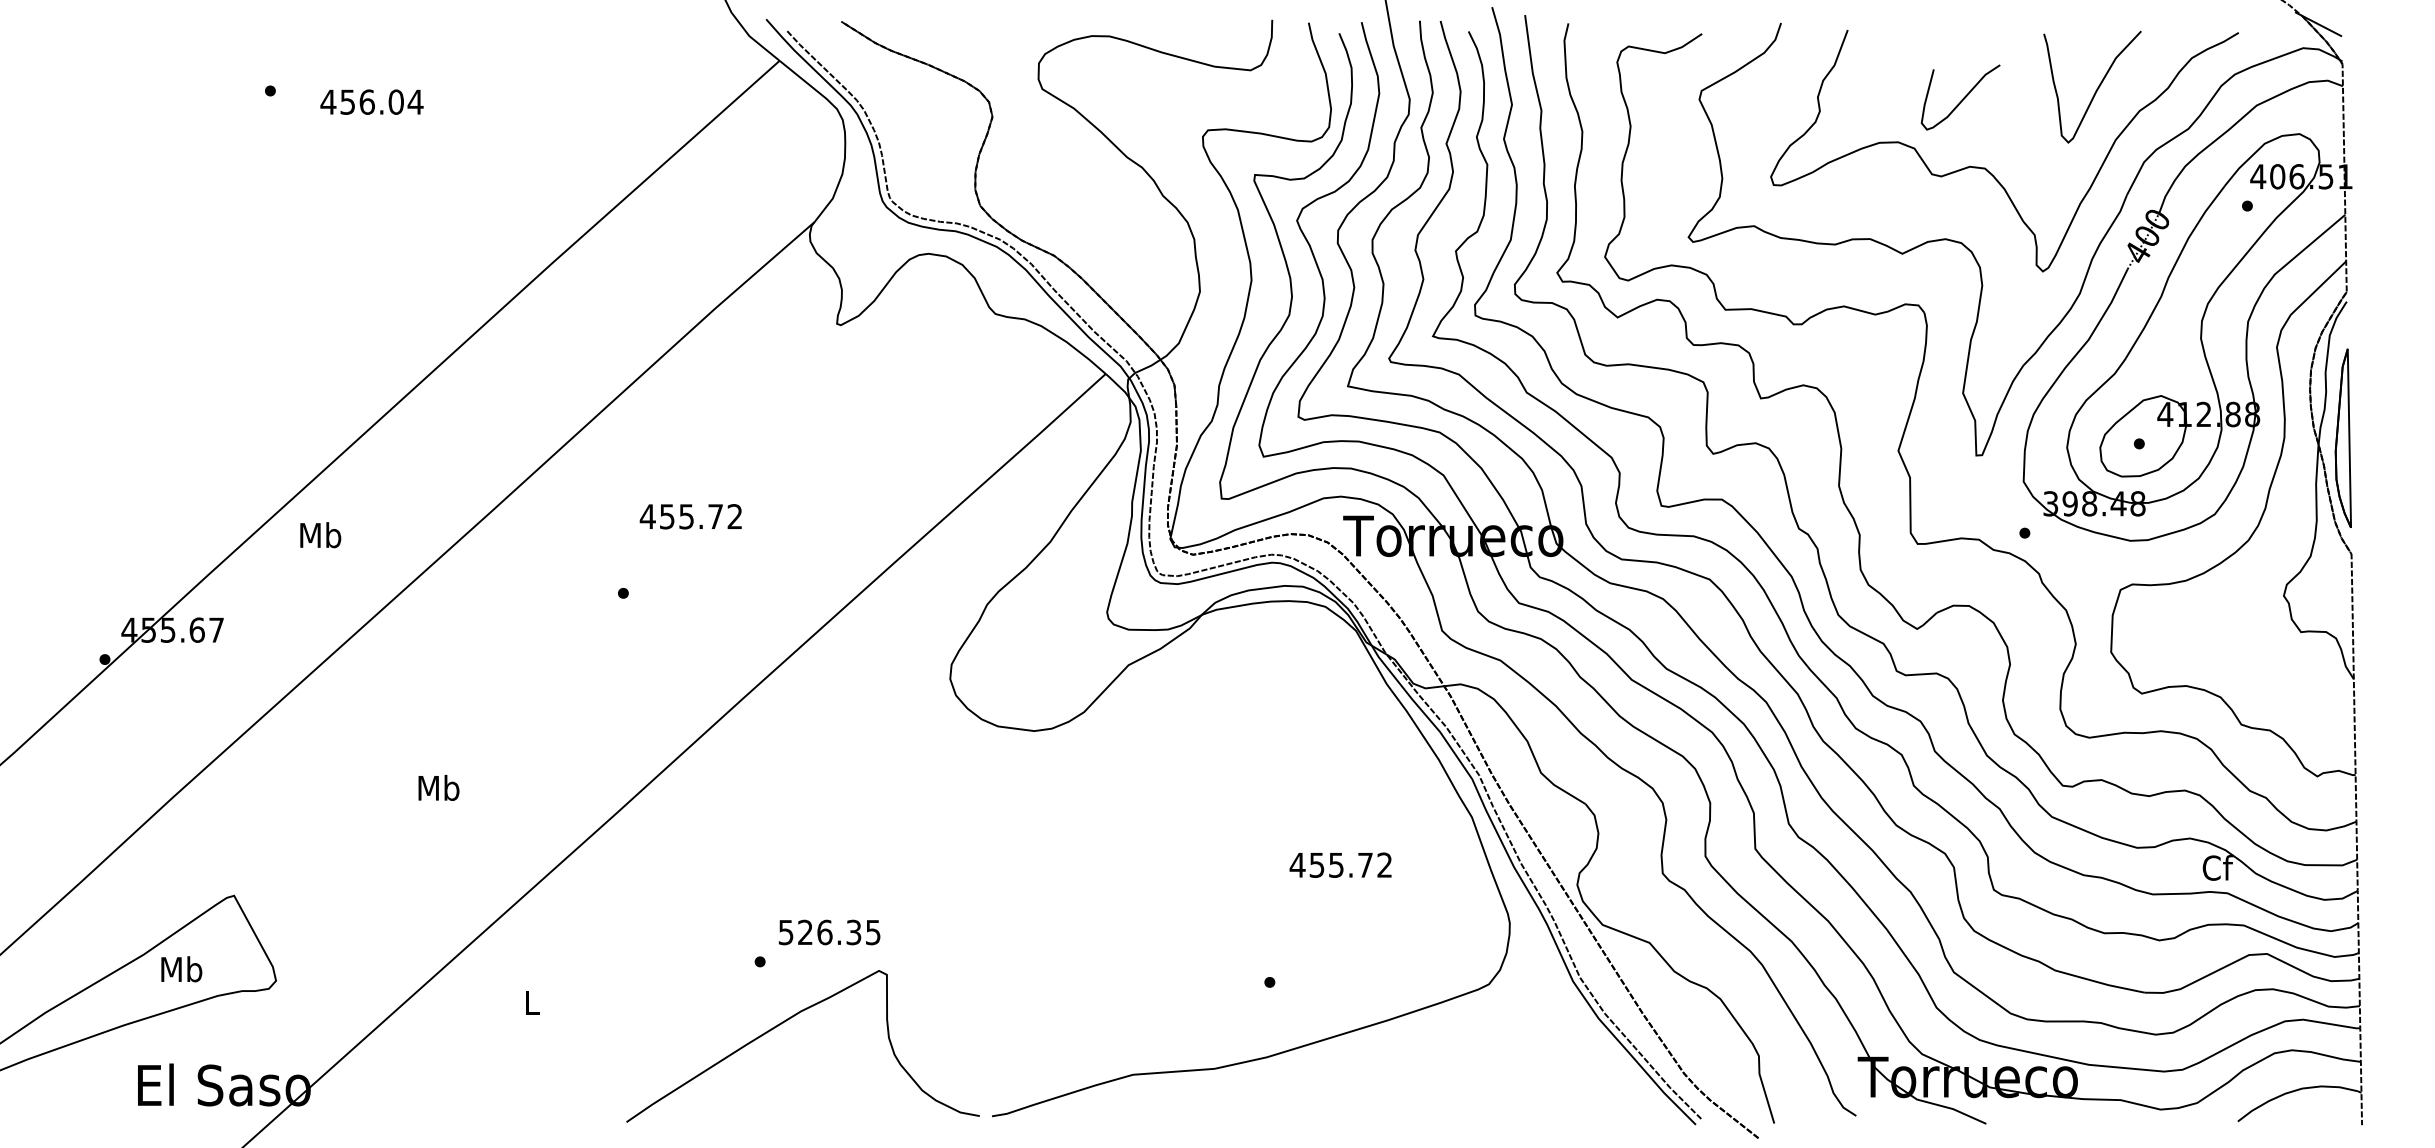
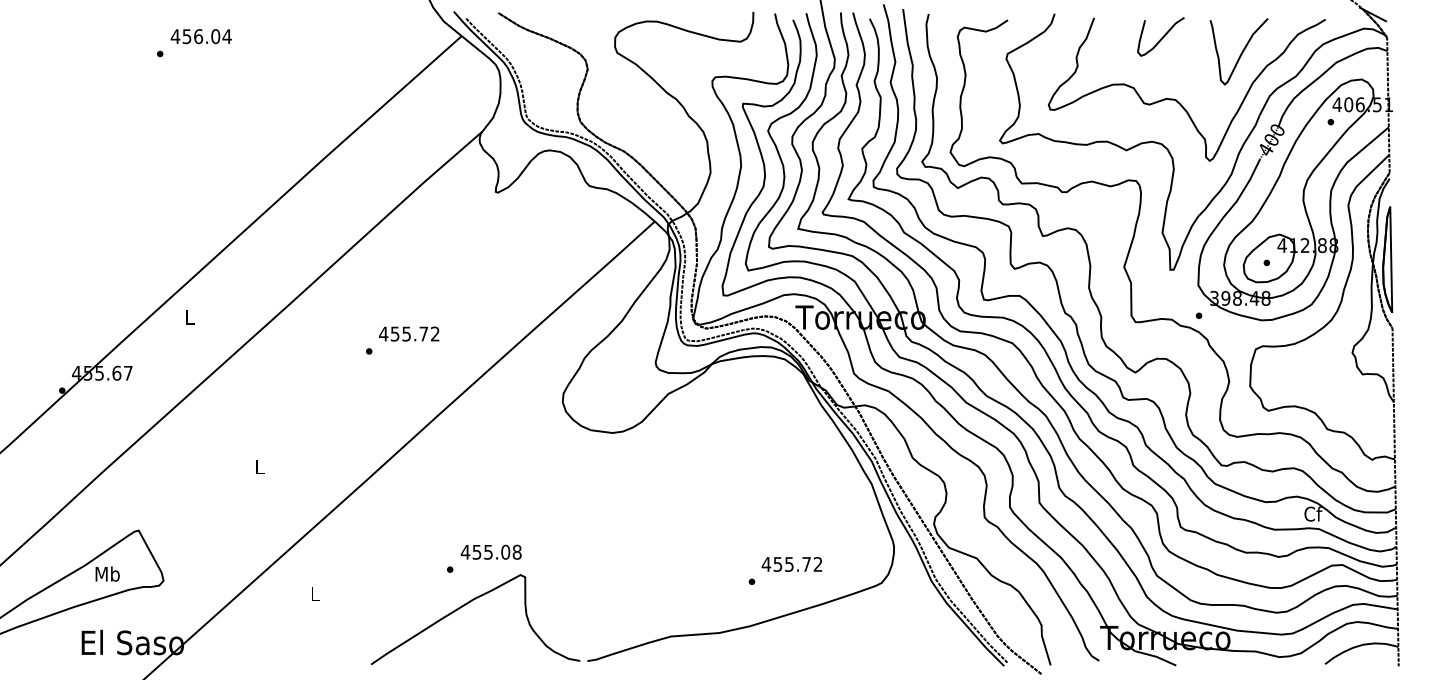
curve: (1961, 98) -> (1161, 37), moved
text: (370, 101) -> (200, 36), moved
text: (691, 515) -> (409, 333), moved
text: (321, 534) -> (190, 316), Mb -> L
text: (439, 787) -> (260, 466), Mb -> L
text: (1339, 865) -> (791, 564), moved
text: (828, 931) -> (490, 551), 526.35 -> 455.08

